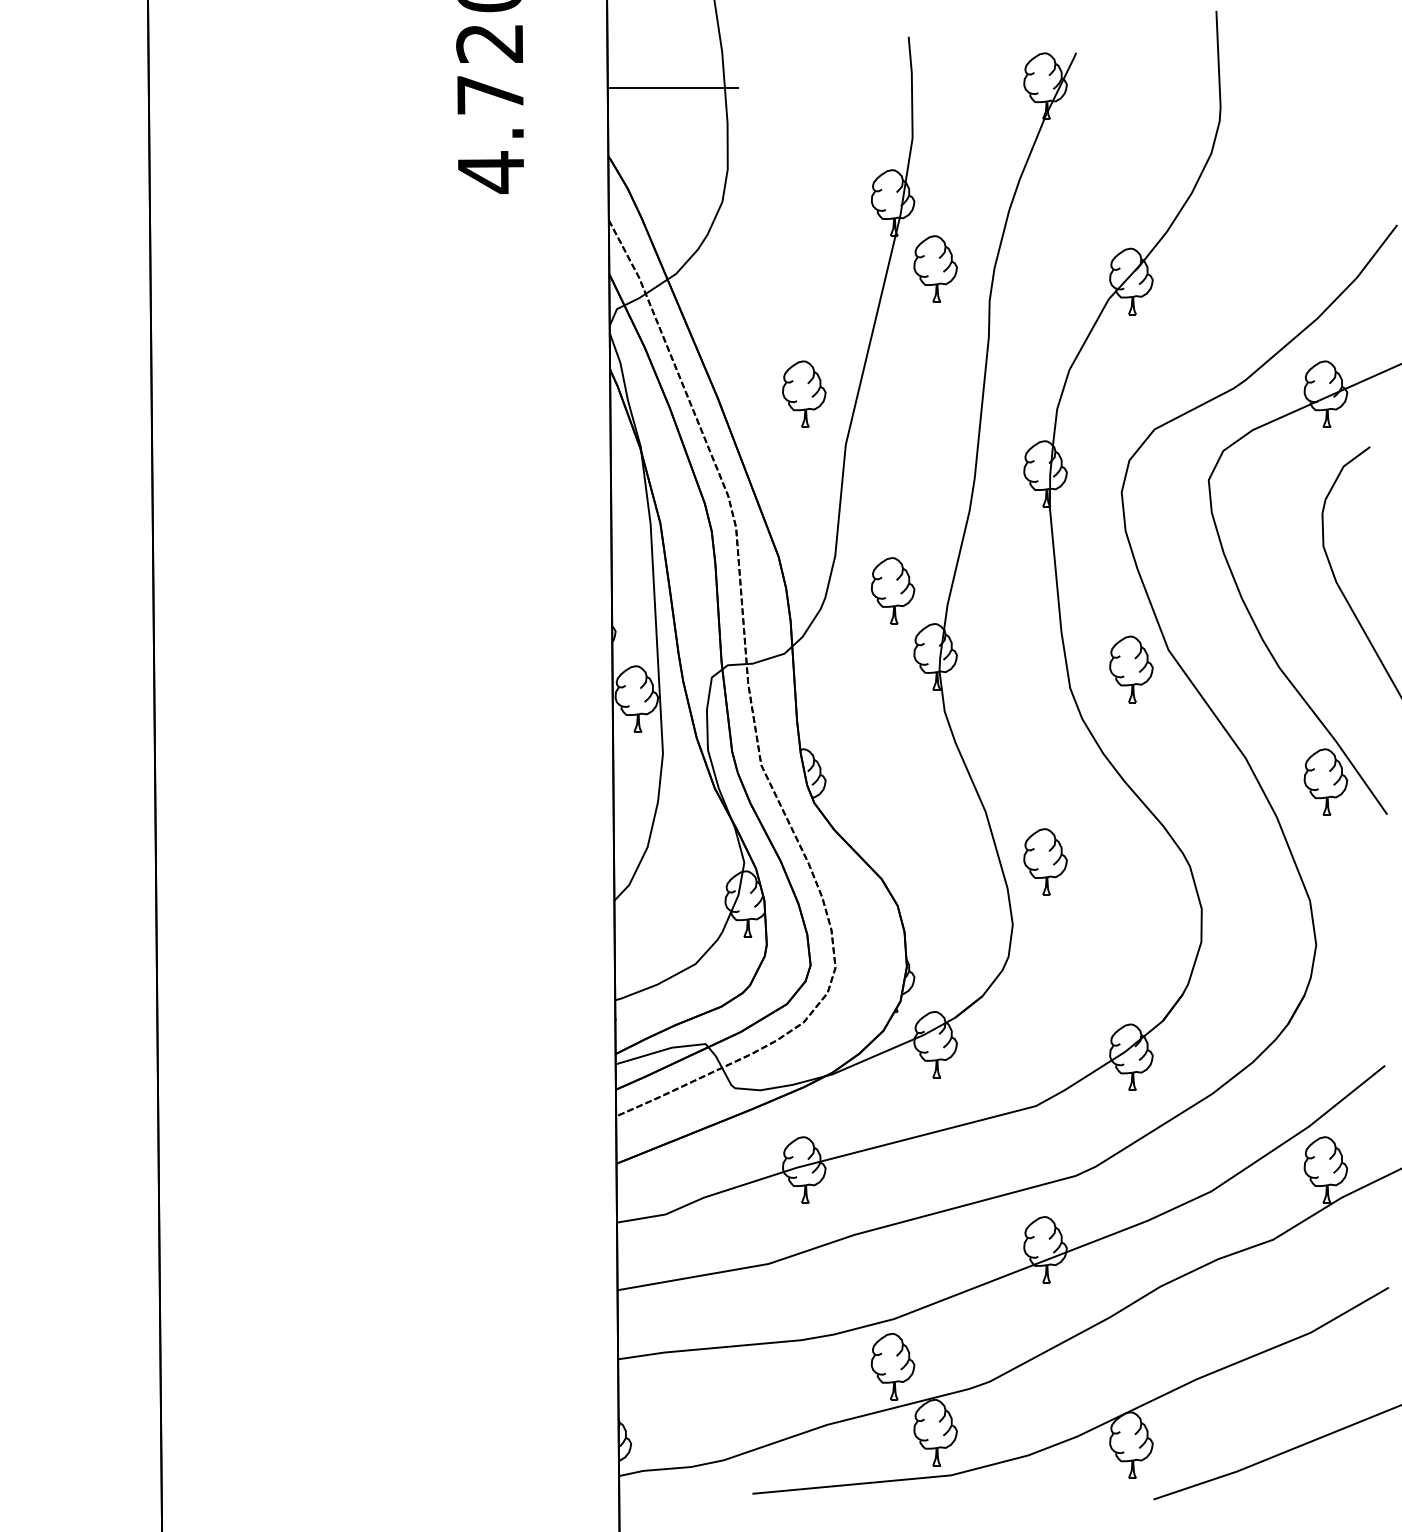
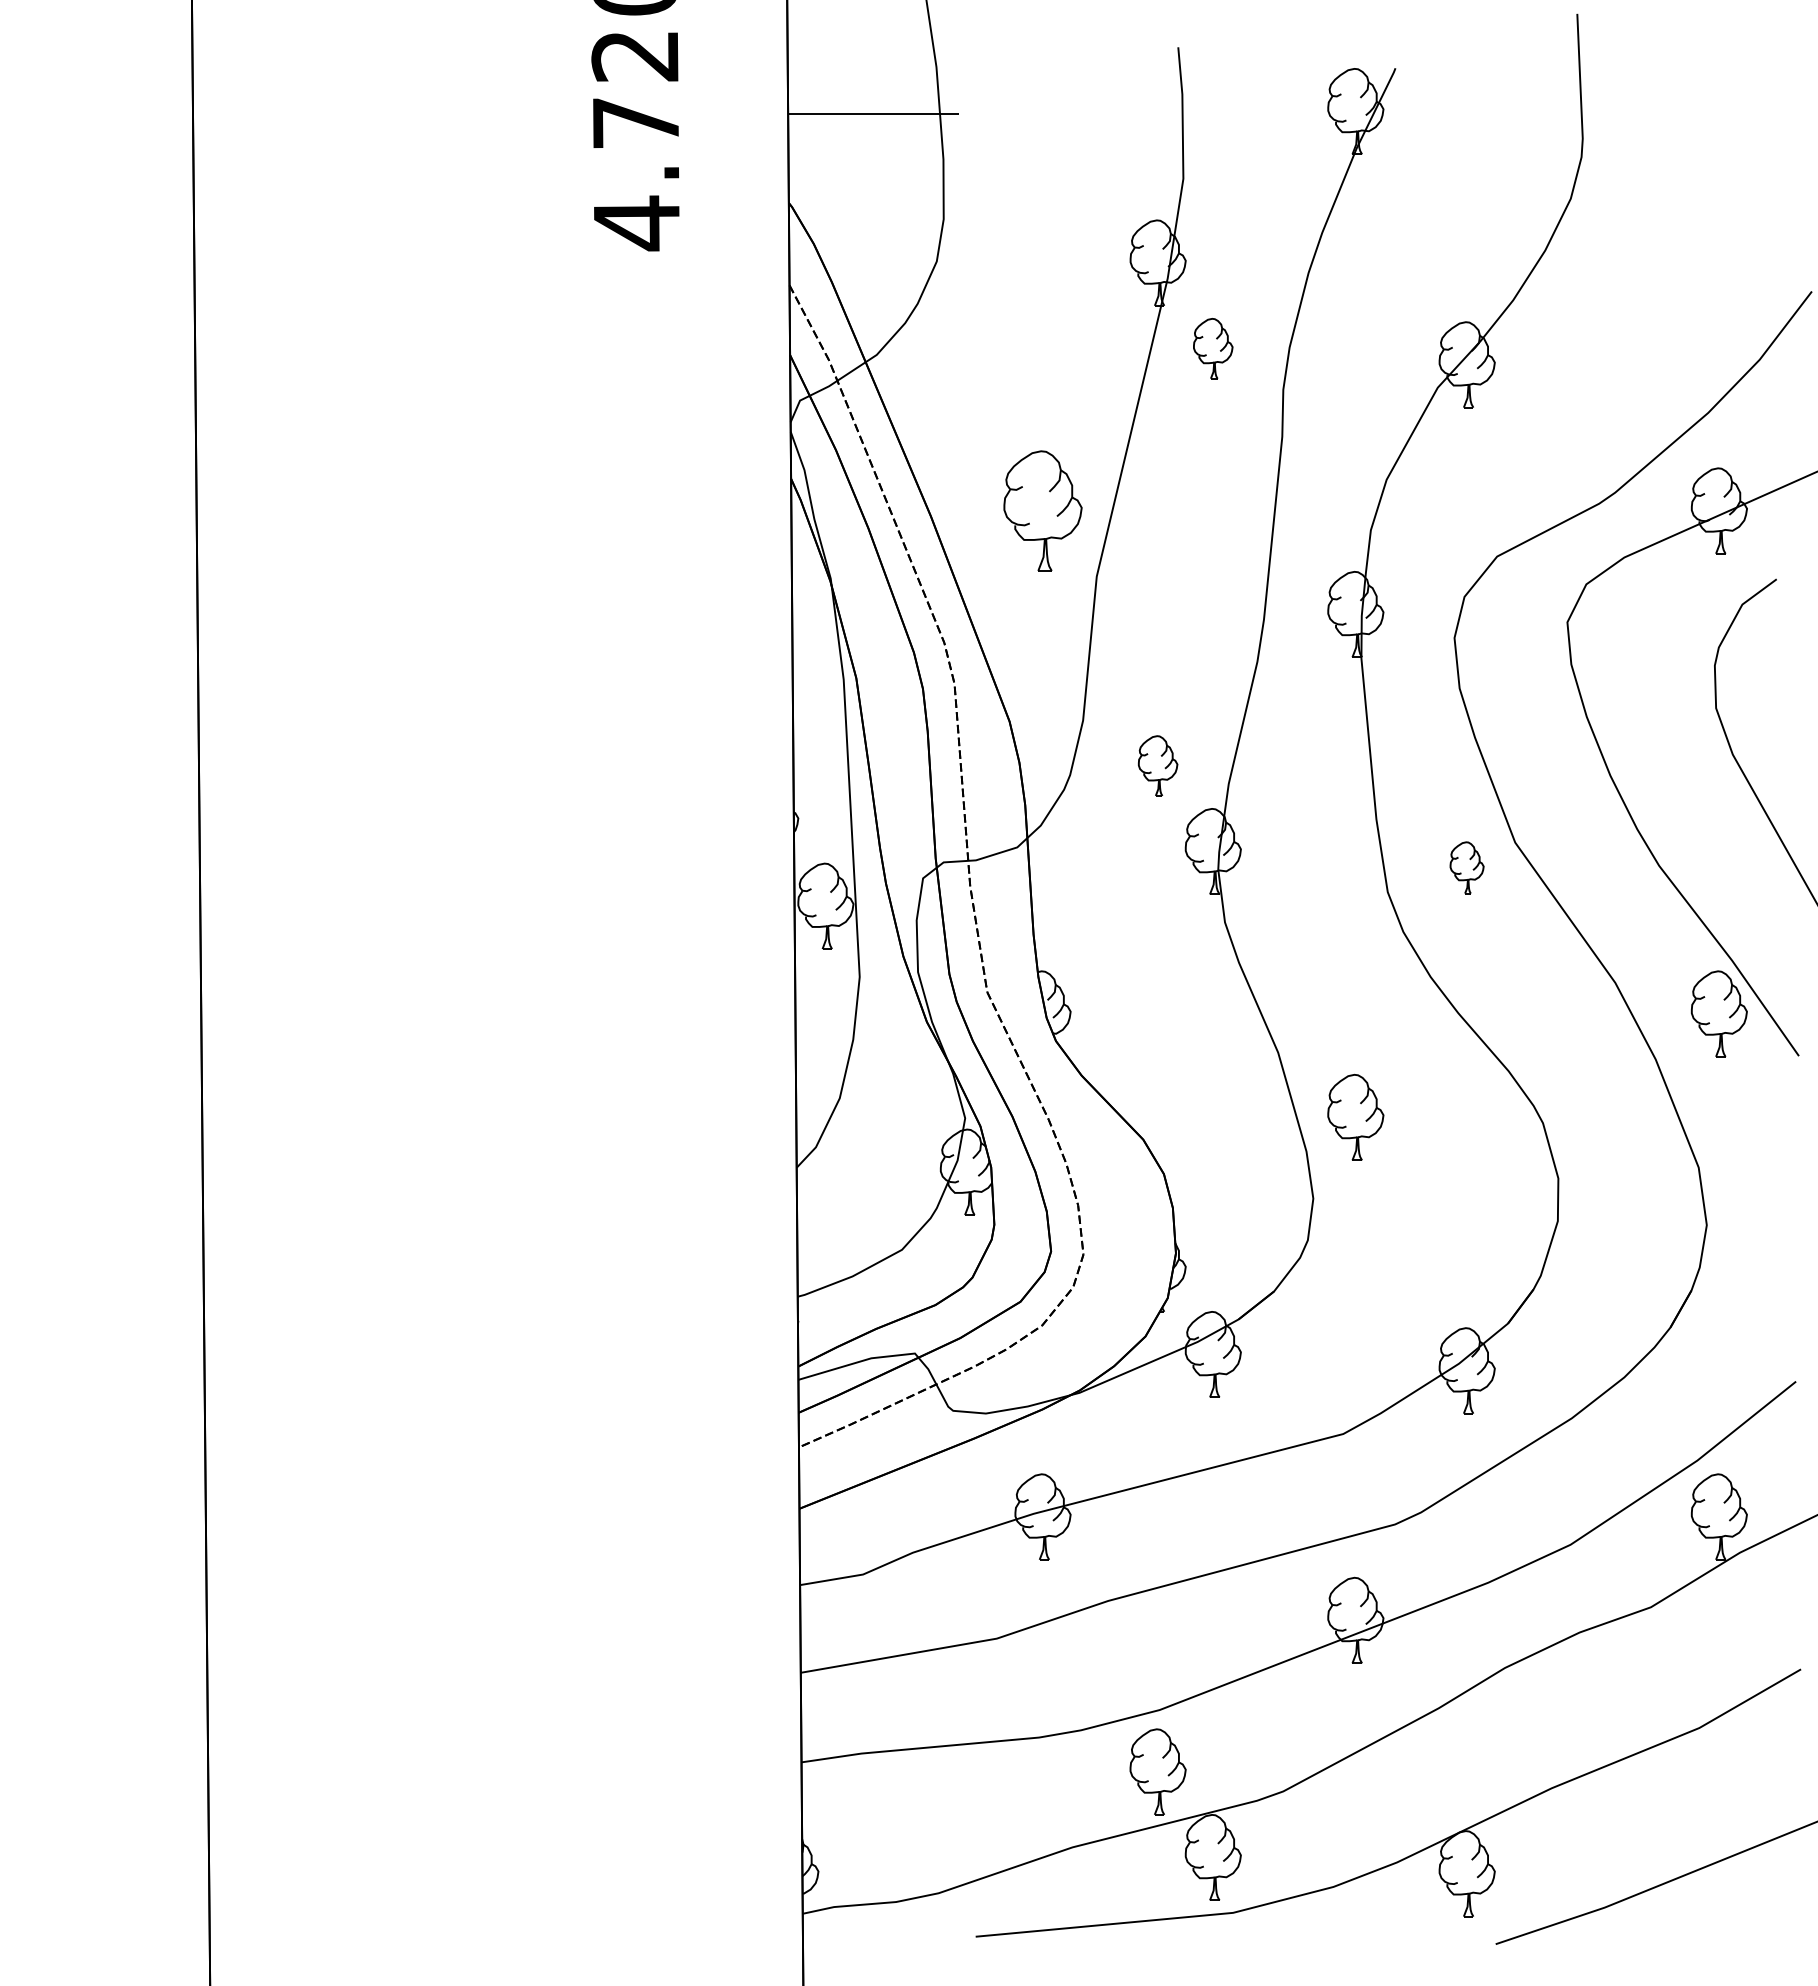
part: (935, 268) -> (1212, 348), size x0.7
part: (803, 393) -> (1042, 510), size x1.4
part: (892, 590) -> (1157, 765), size x0.7
part: (1130, 669) -> (1466, 867), size x0.6

